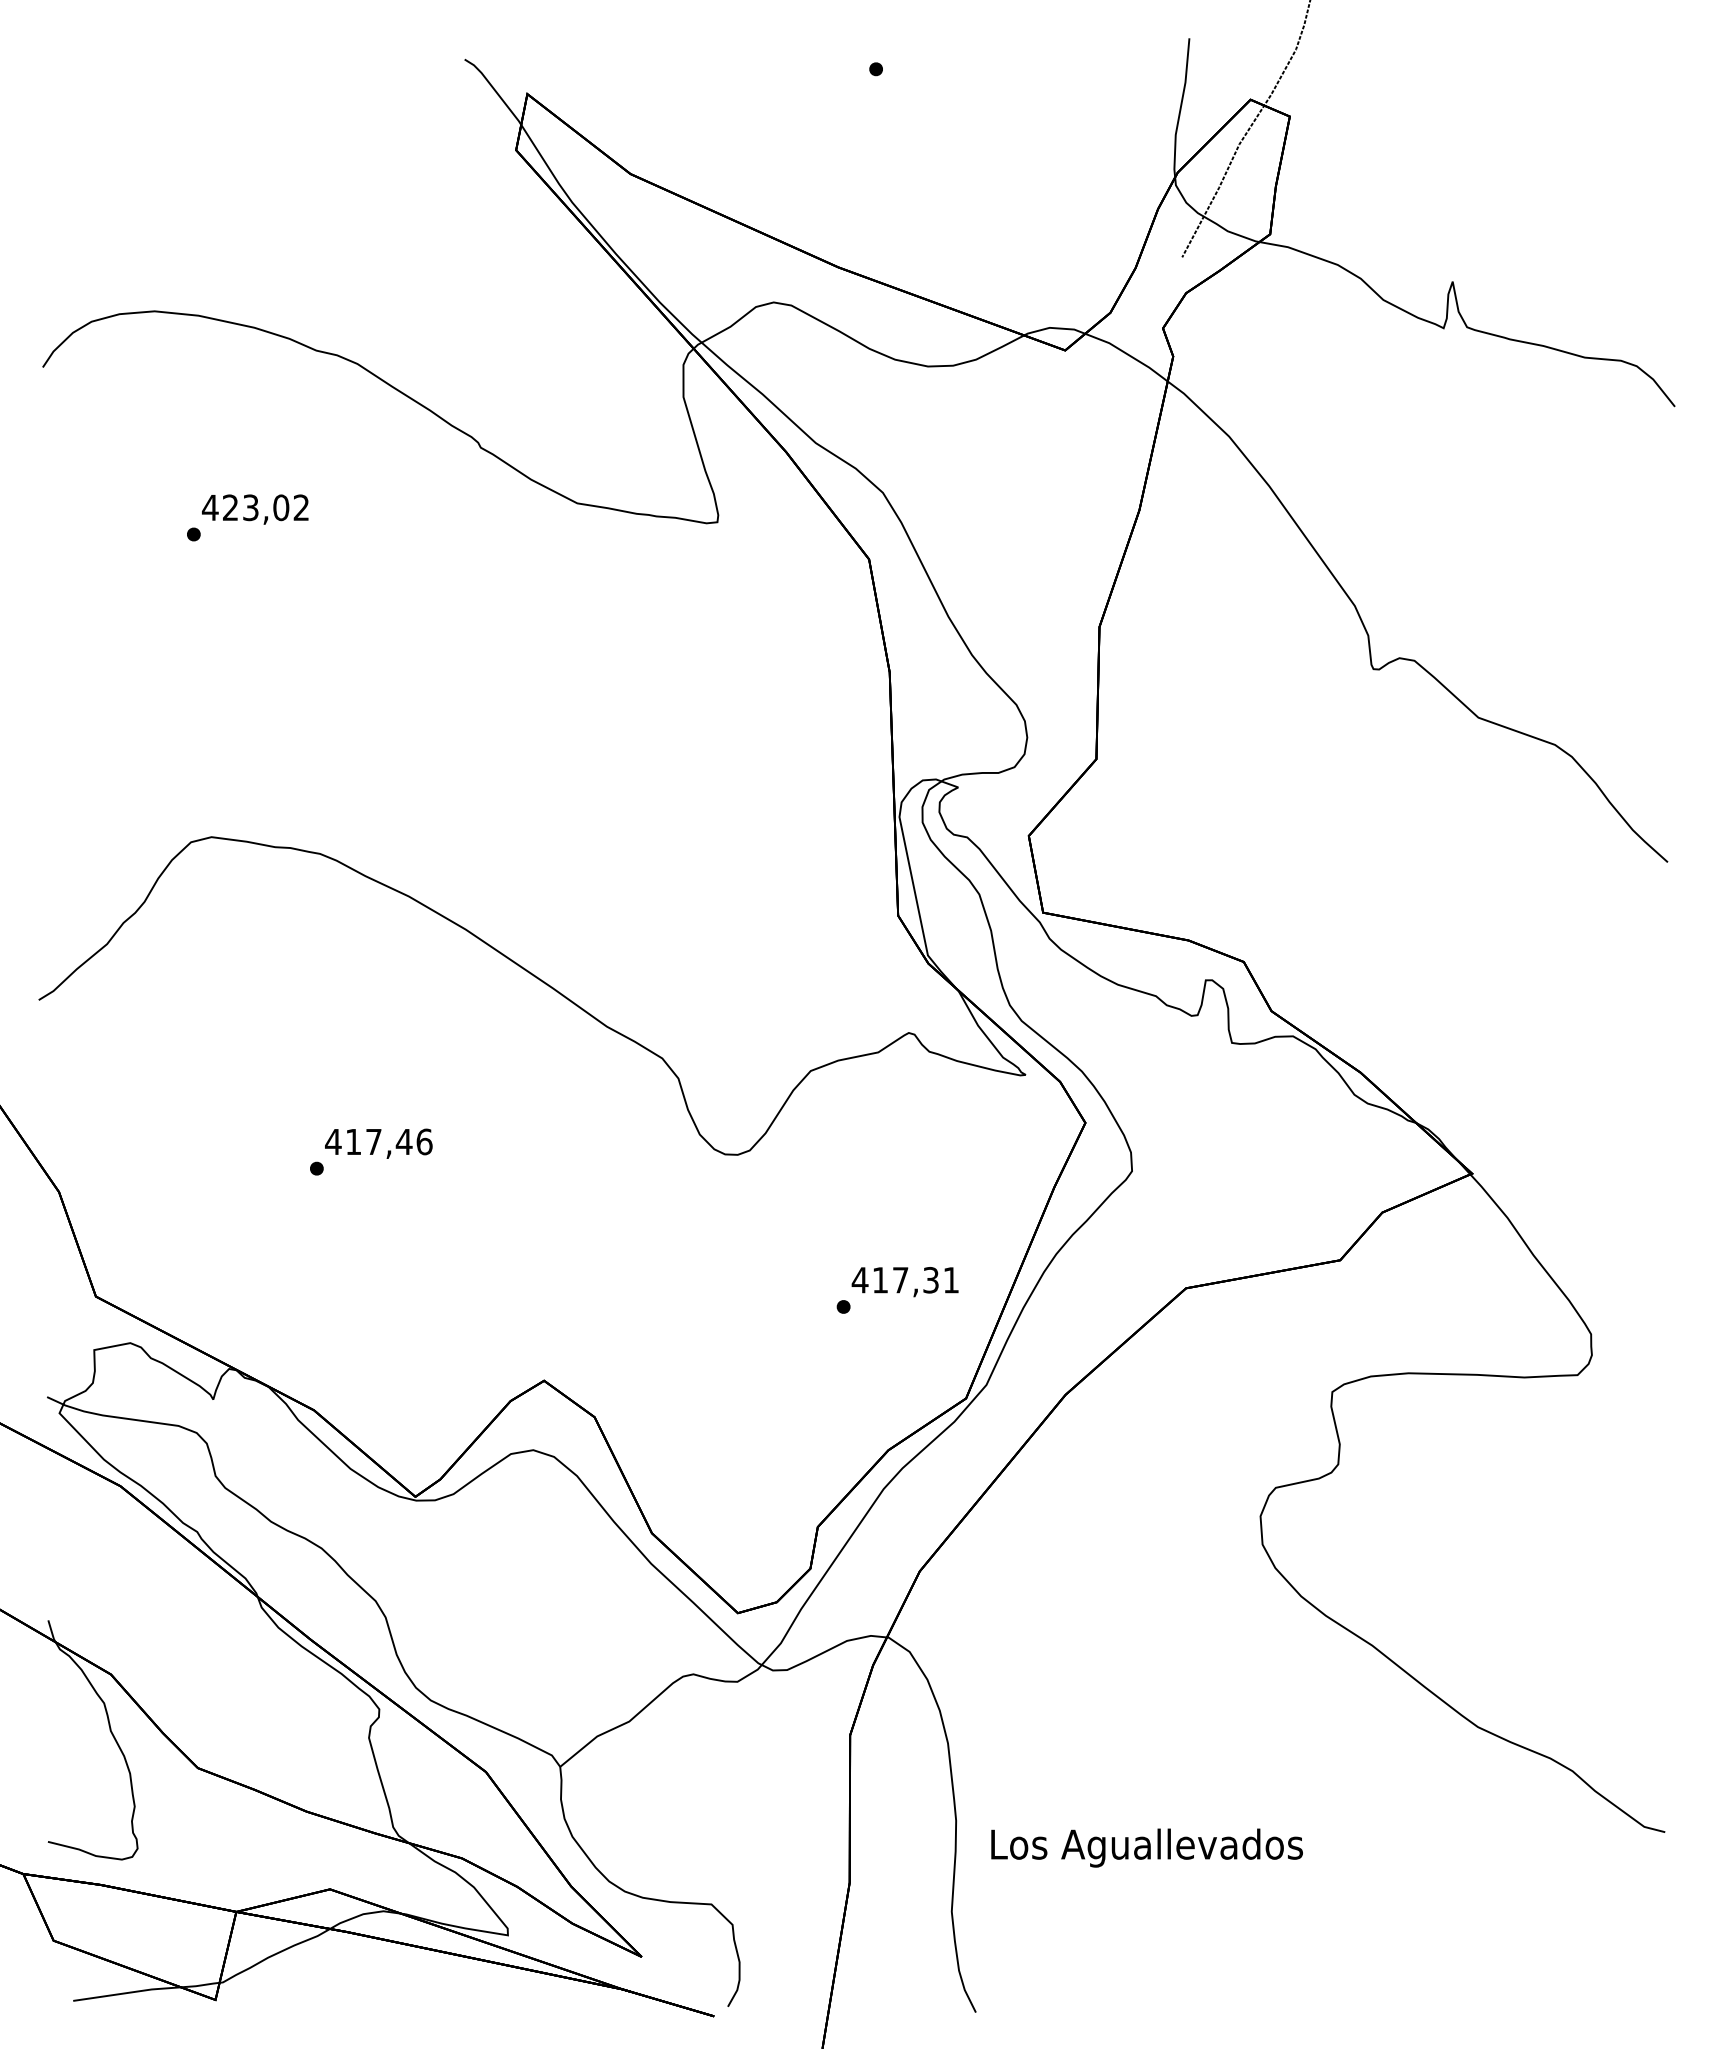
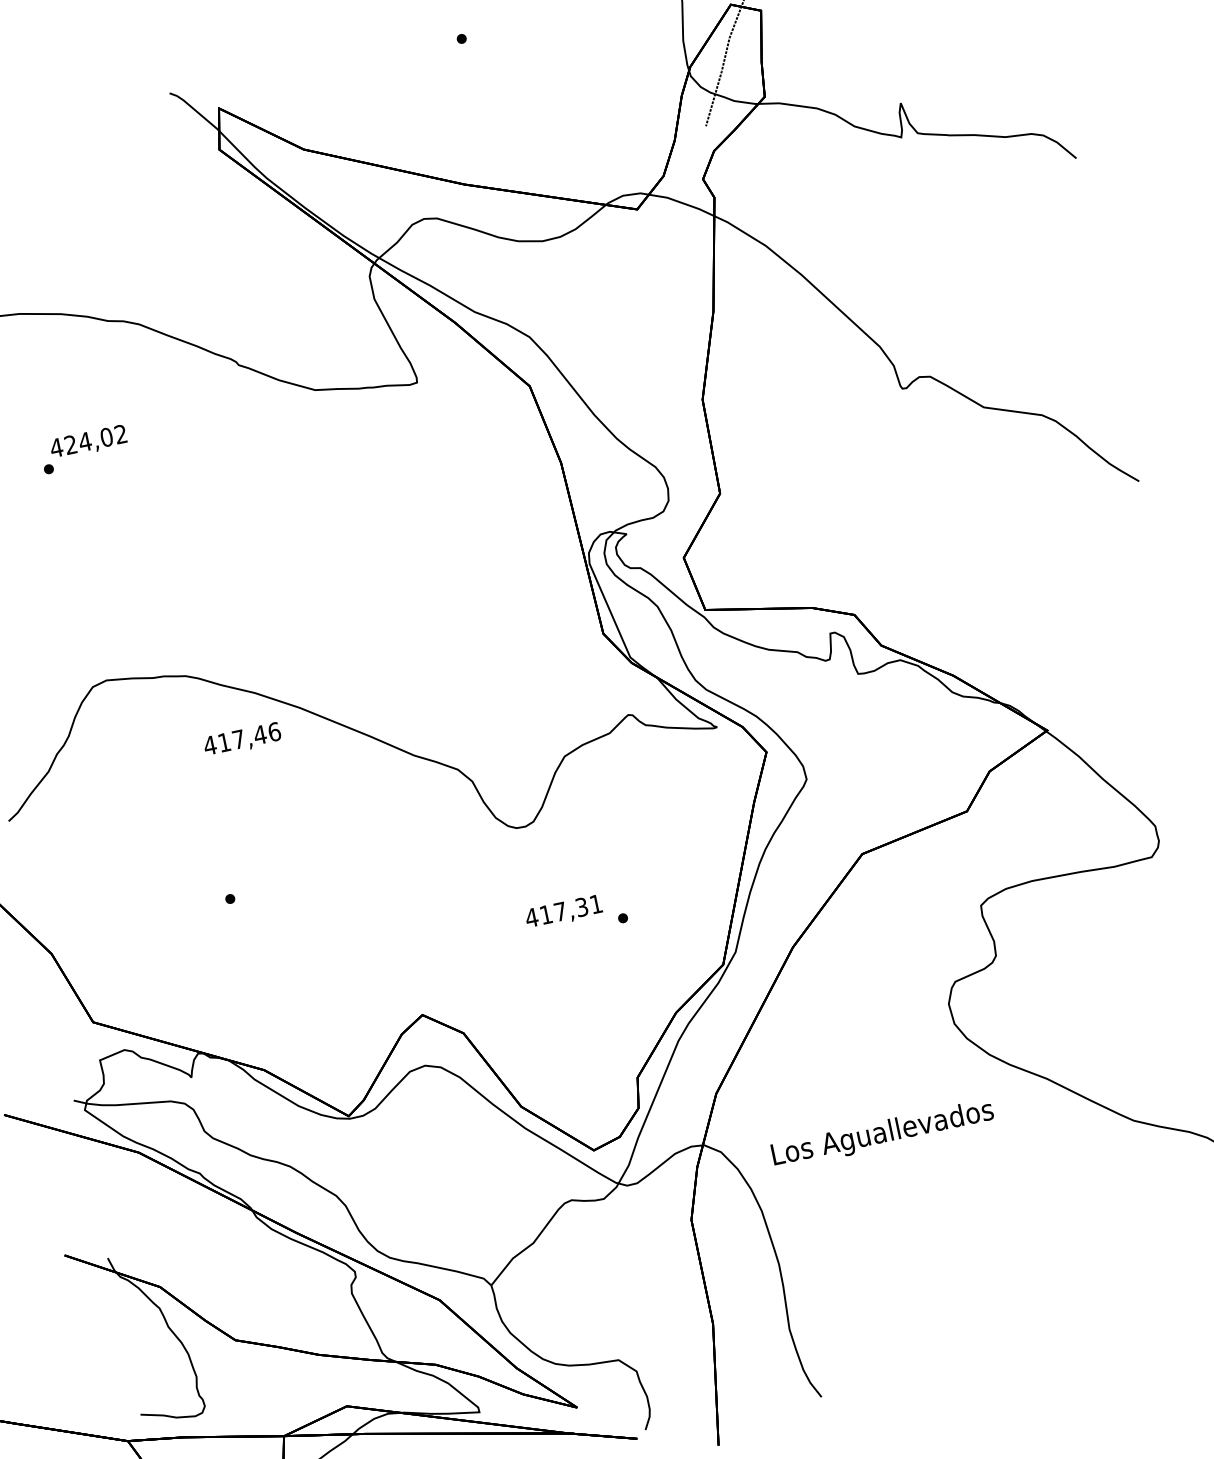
text: (250, 507) -> (84, 441), 423,02 -> 424,02
text: (378, 1143) -> (242, 739), moved
text: (904, 1282) -> (563, 912), moved
text: (1146, 1847) -> (882, 1134), moved

